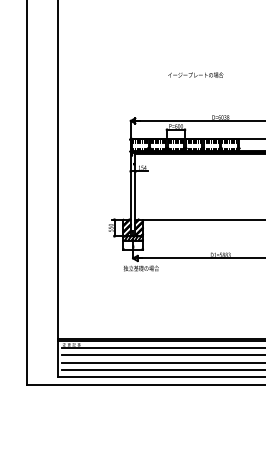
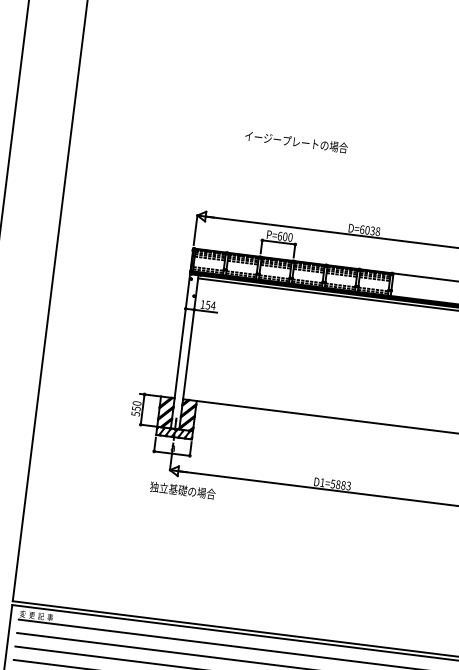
text: (195, 74) -> (296, 140), moved

